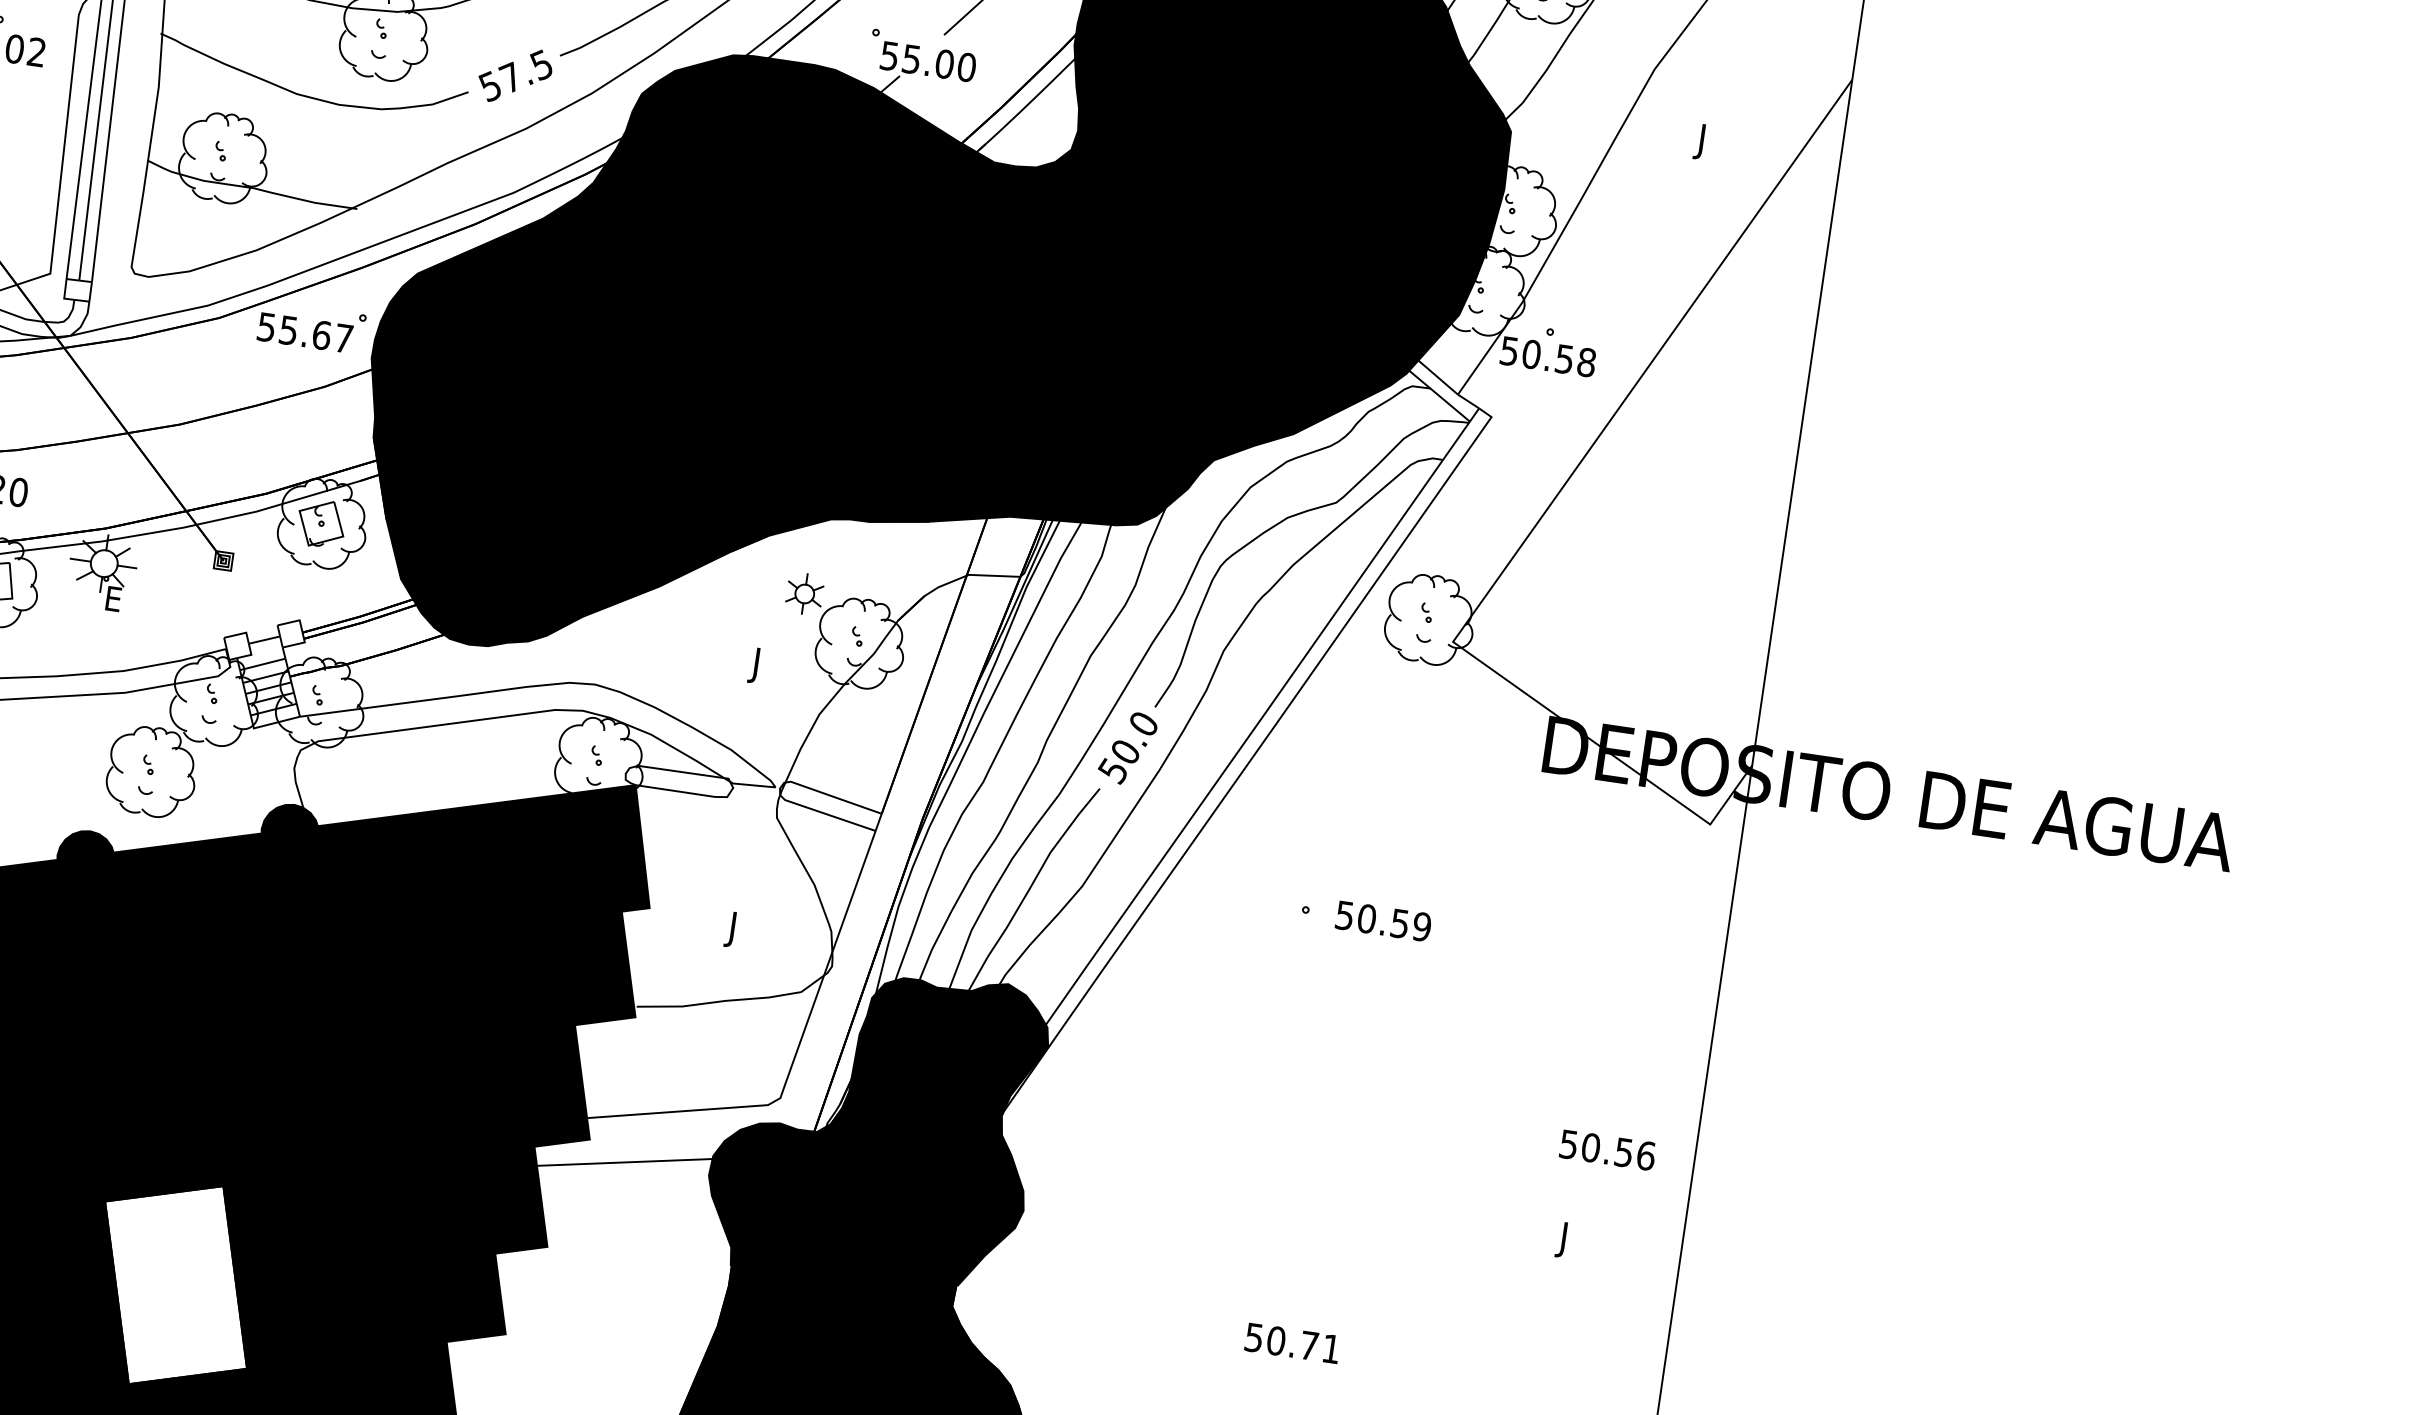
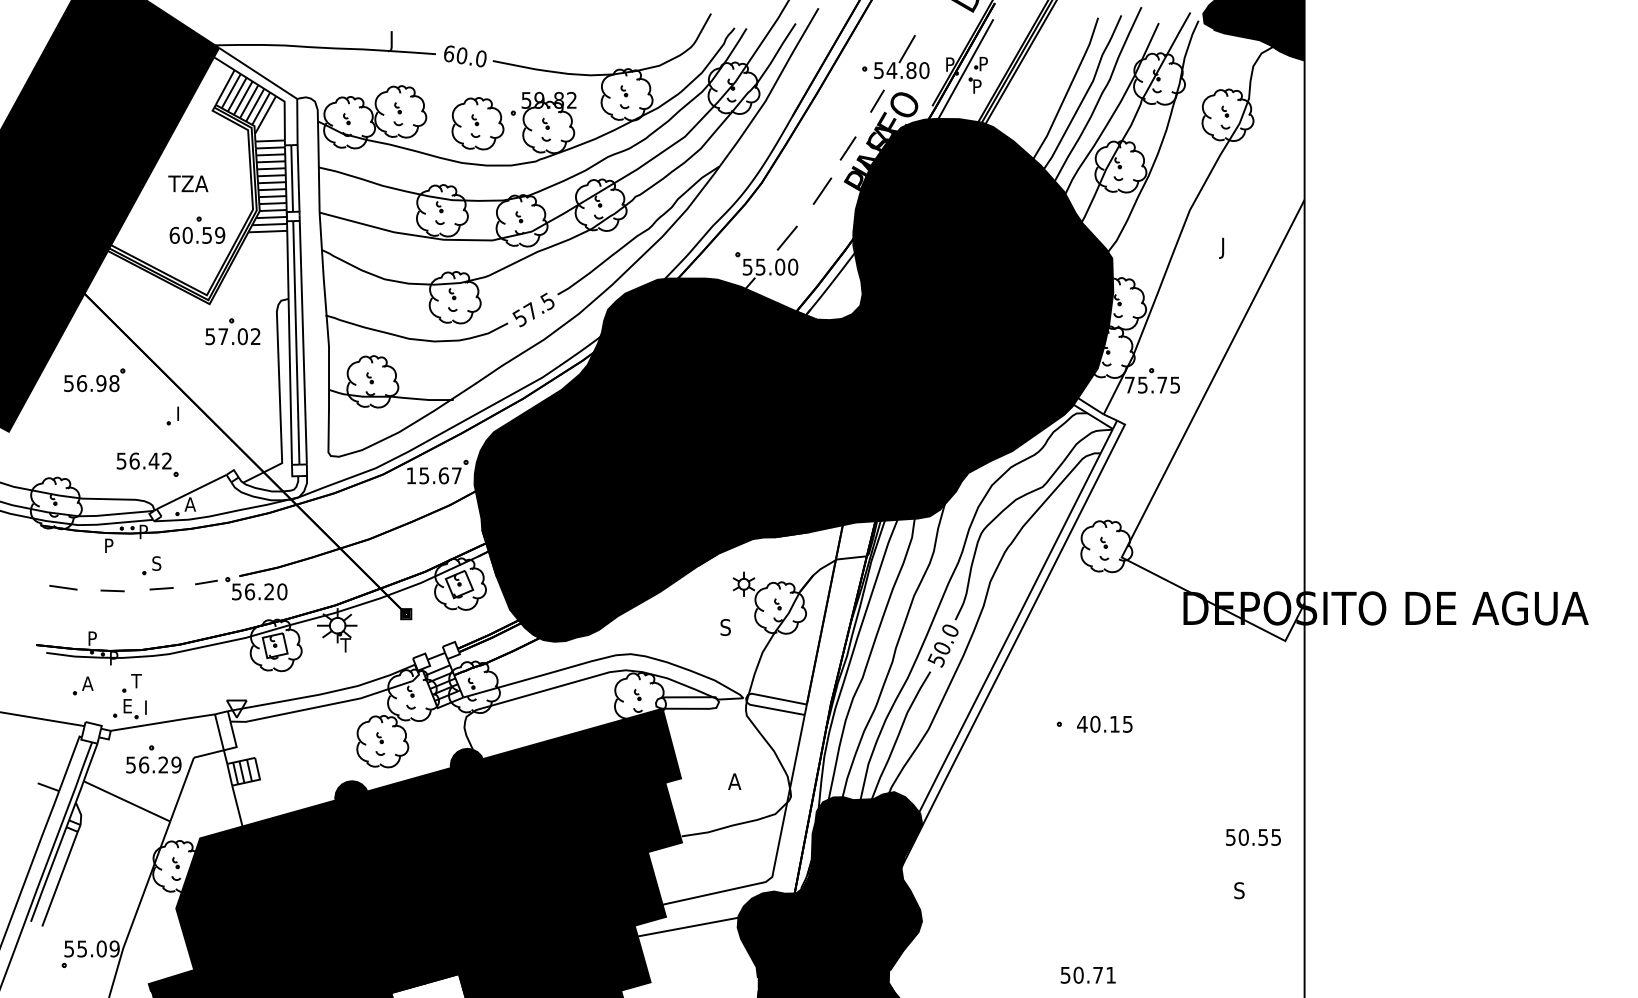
text: (266, 326) -> (411, 475), 55.67 -> 15.67
text: (1548, 355) -> (1152, 384), 50.58 -> 75.75
text: (112, 599) -> (345, 645), E -> T
text: (760, 665) -> (724, 629), J -> S
text: (1382, 919) -> (1104, 723), 50.59 -> 40.15
text: (737, 929) -> (733, 783), J -> A
text: (1646, 1156) -> (1276, 837), 50.56 -> 50.55
text: (1566, 1239) -> (1237, 892), J -> S

